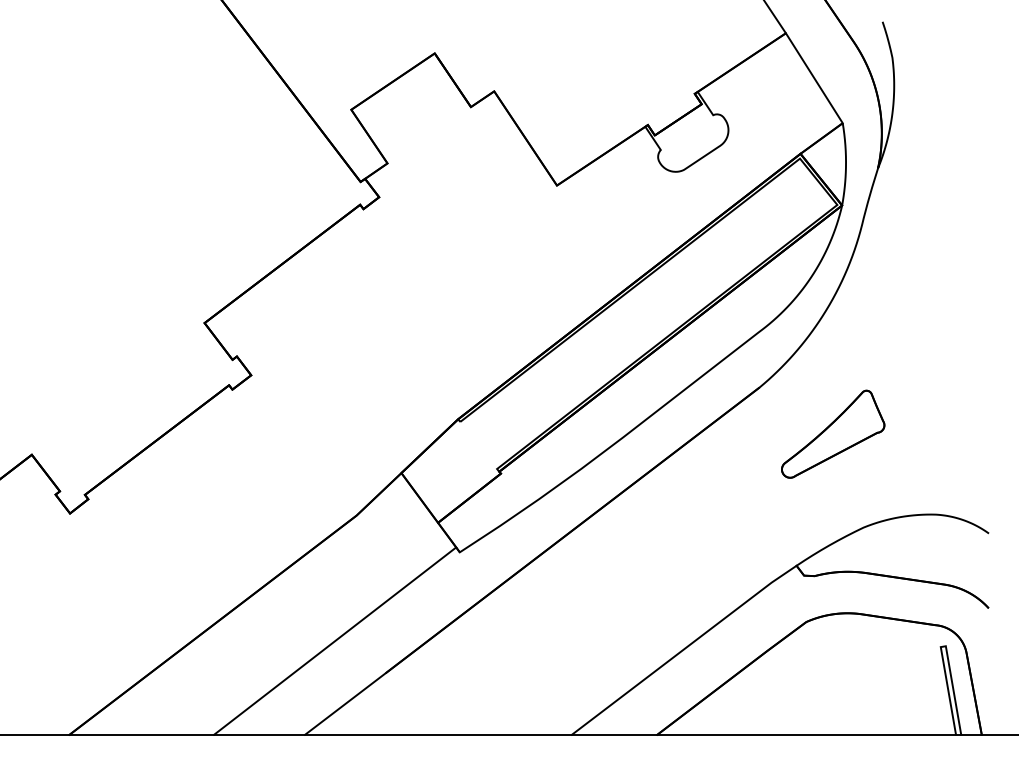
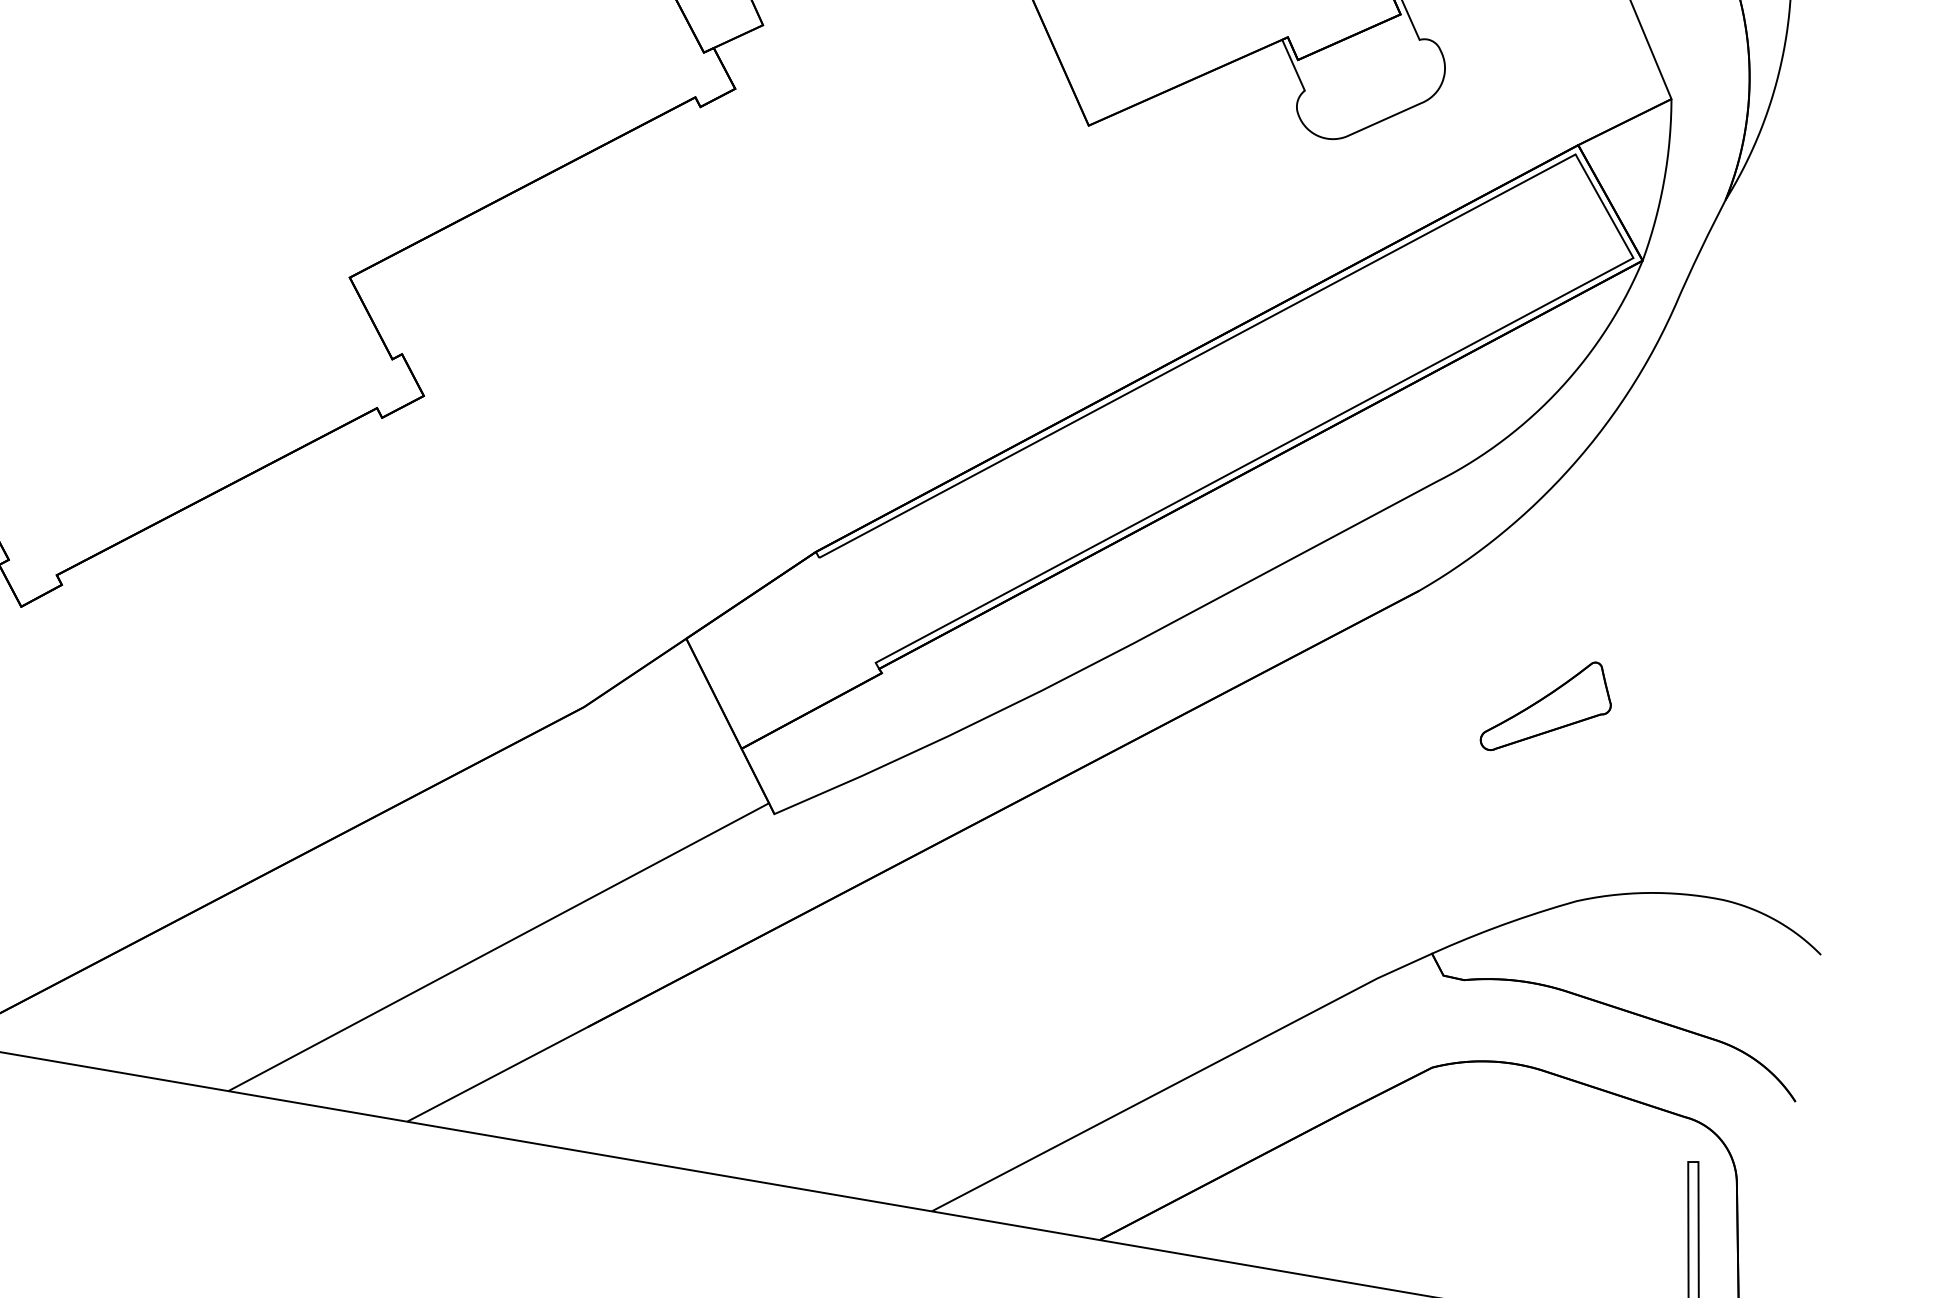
part: (833, 433) -> (1549, 706), size x0.6

